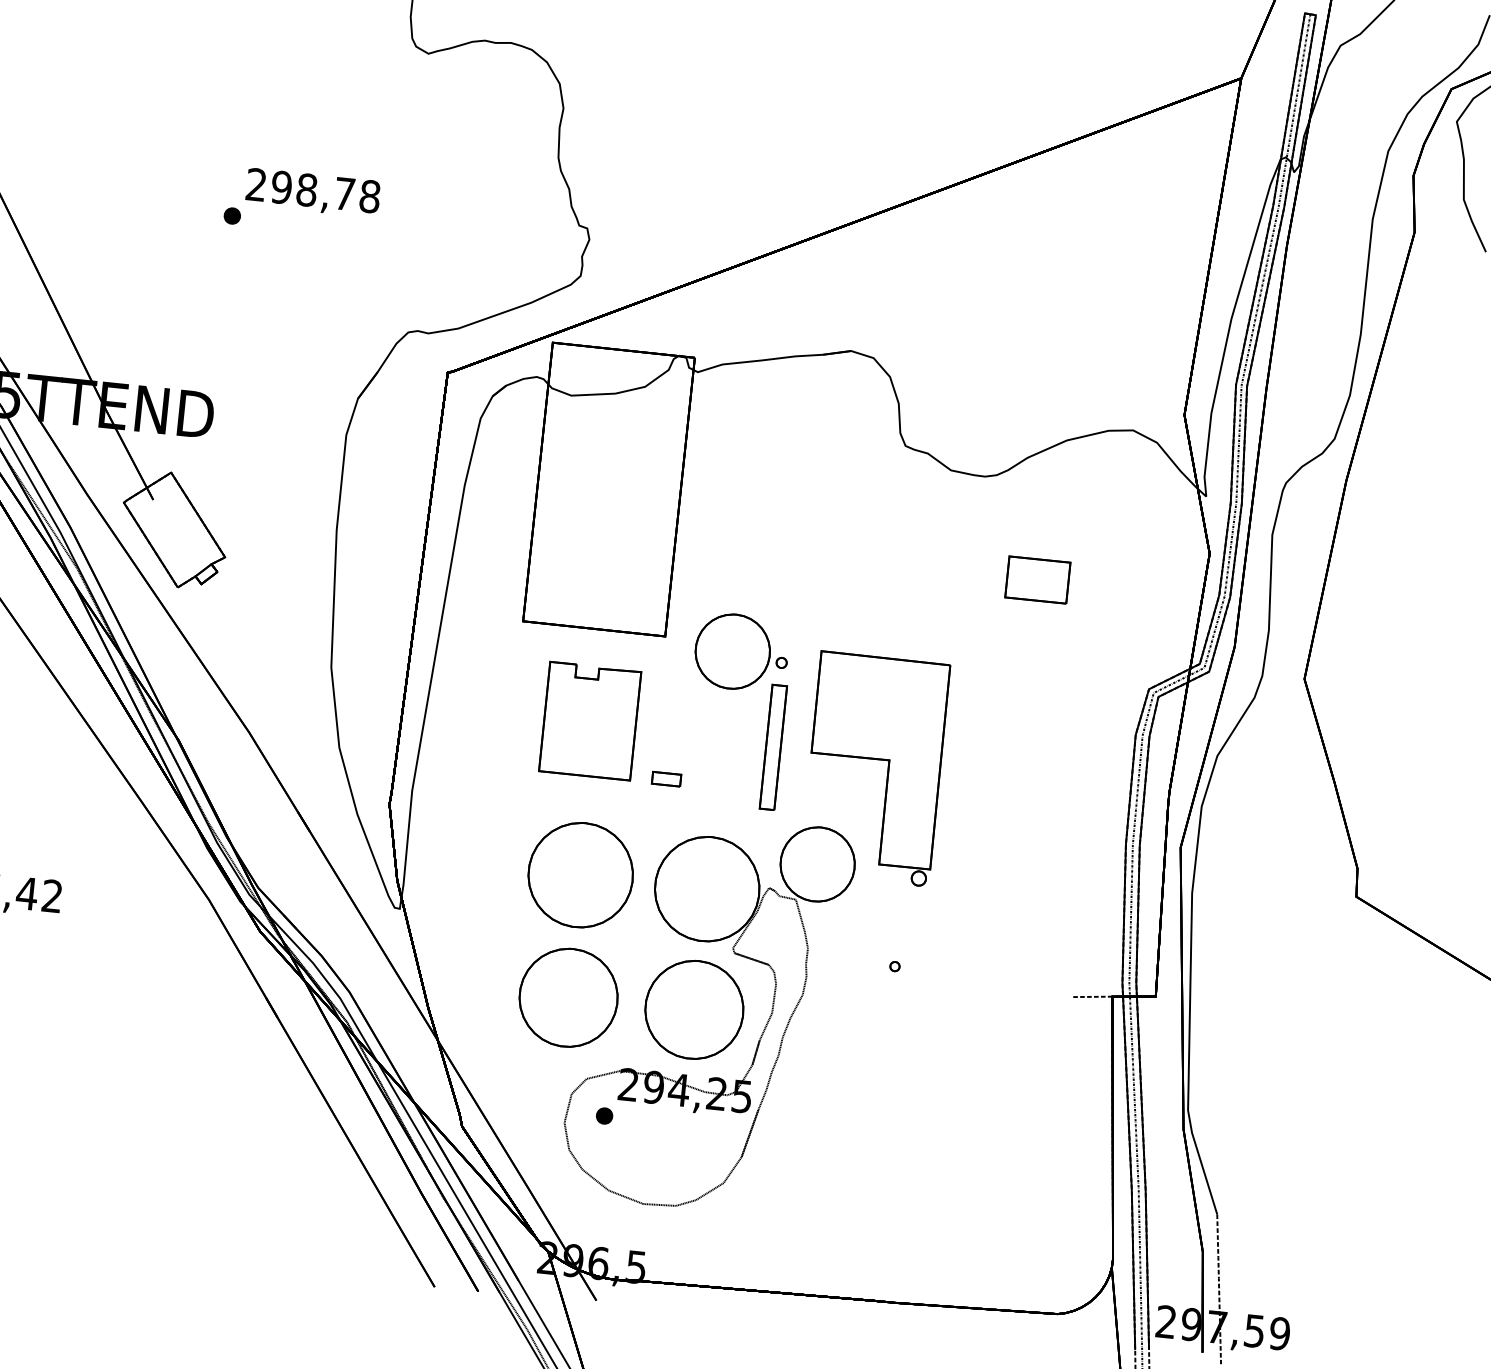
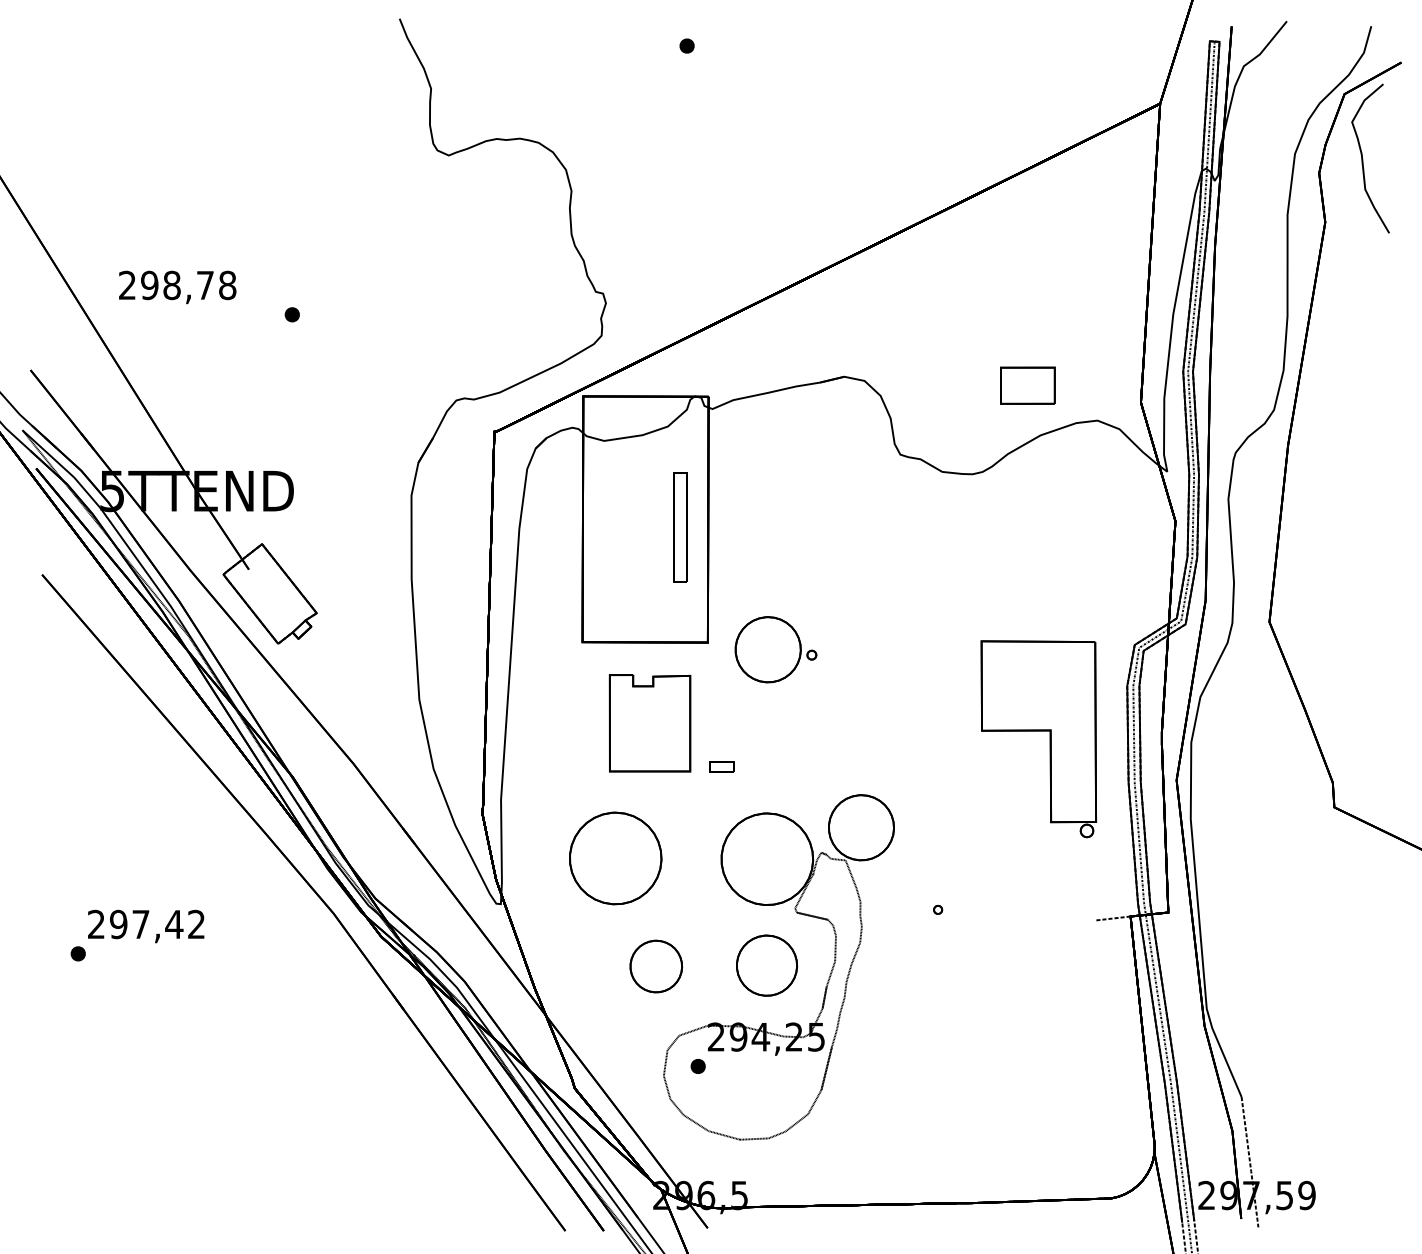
text: (312, 193) -> (177, 287), moved
part: (1037, 579) -> (1027, 385), moved
part: (773, 747) -> (680, 527), moved
part: (875, 760) -> (1038, 731), moved
part: (580, 875) -> (615, 858), moved
part: (568, 997) -> (656, 966), size x0.6
part: (693, 1009) -> (766, 965), size x0.7

